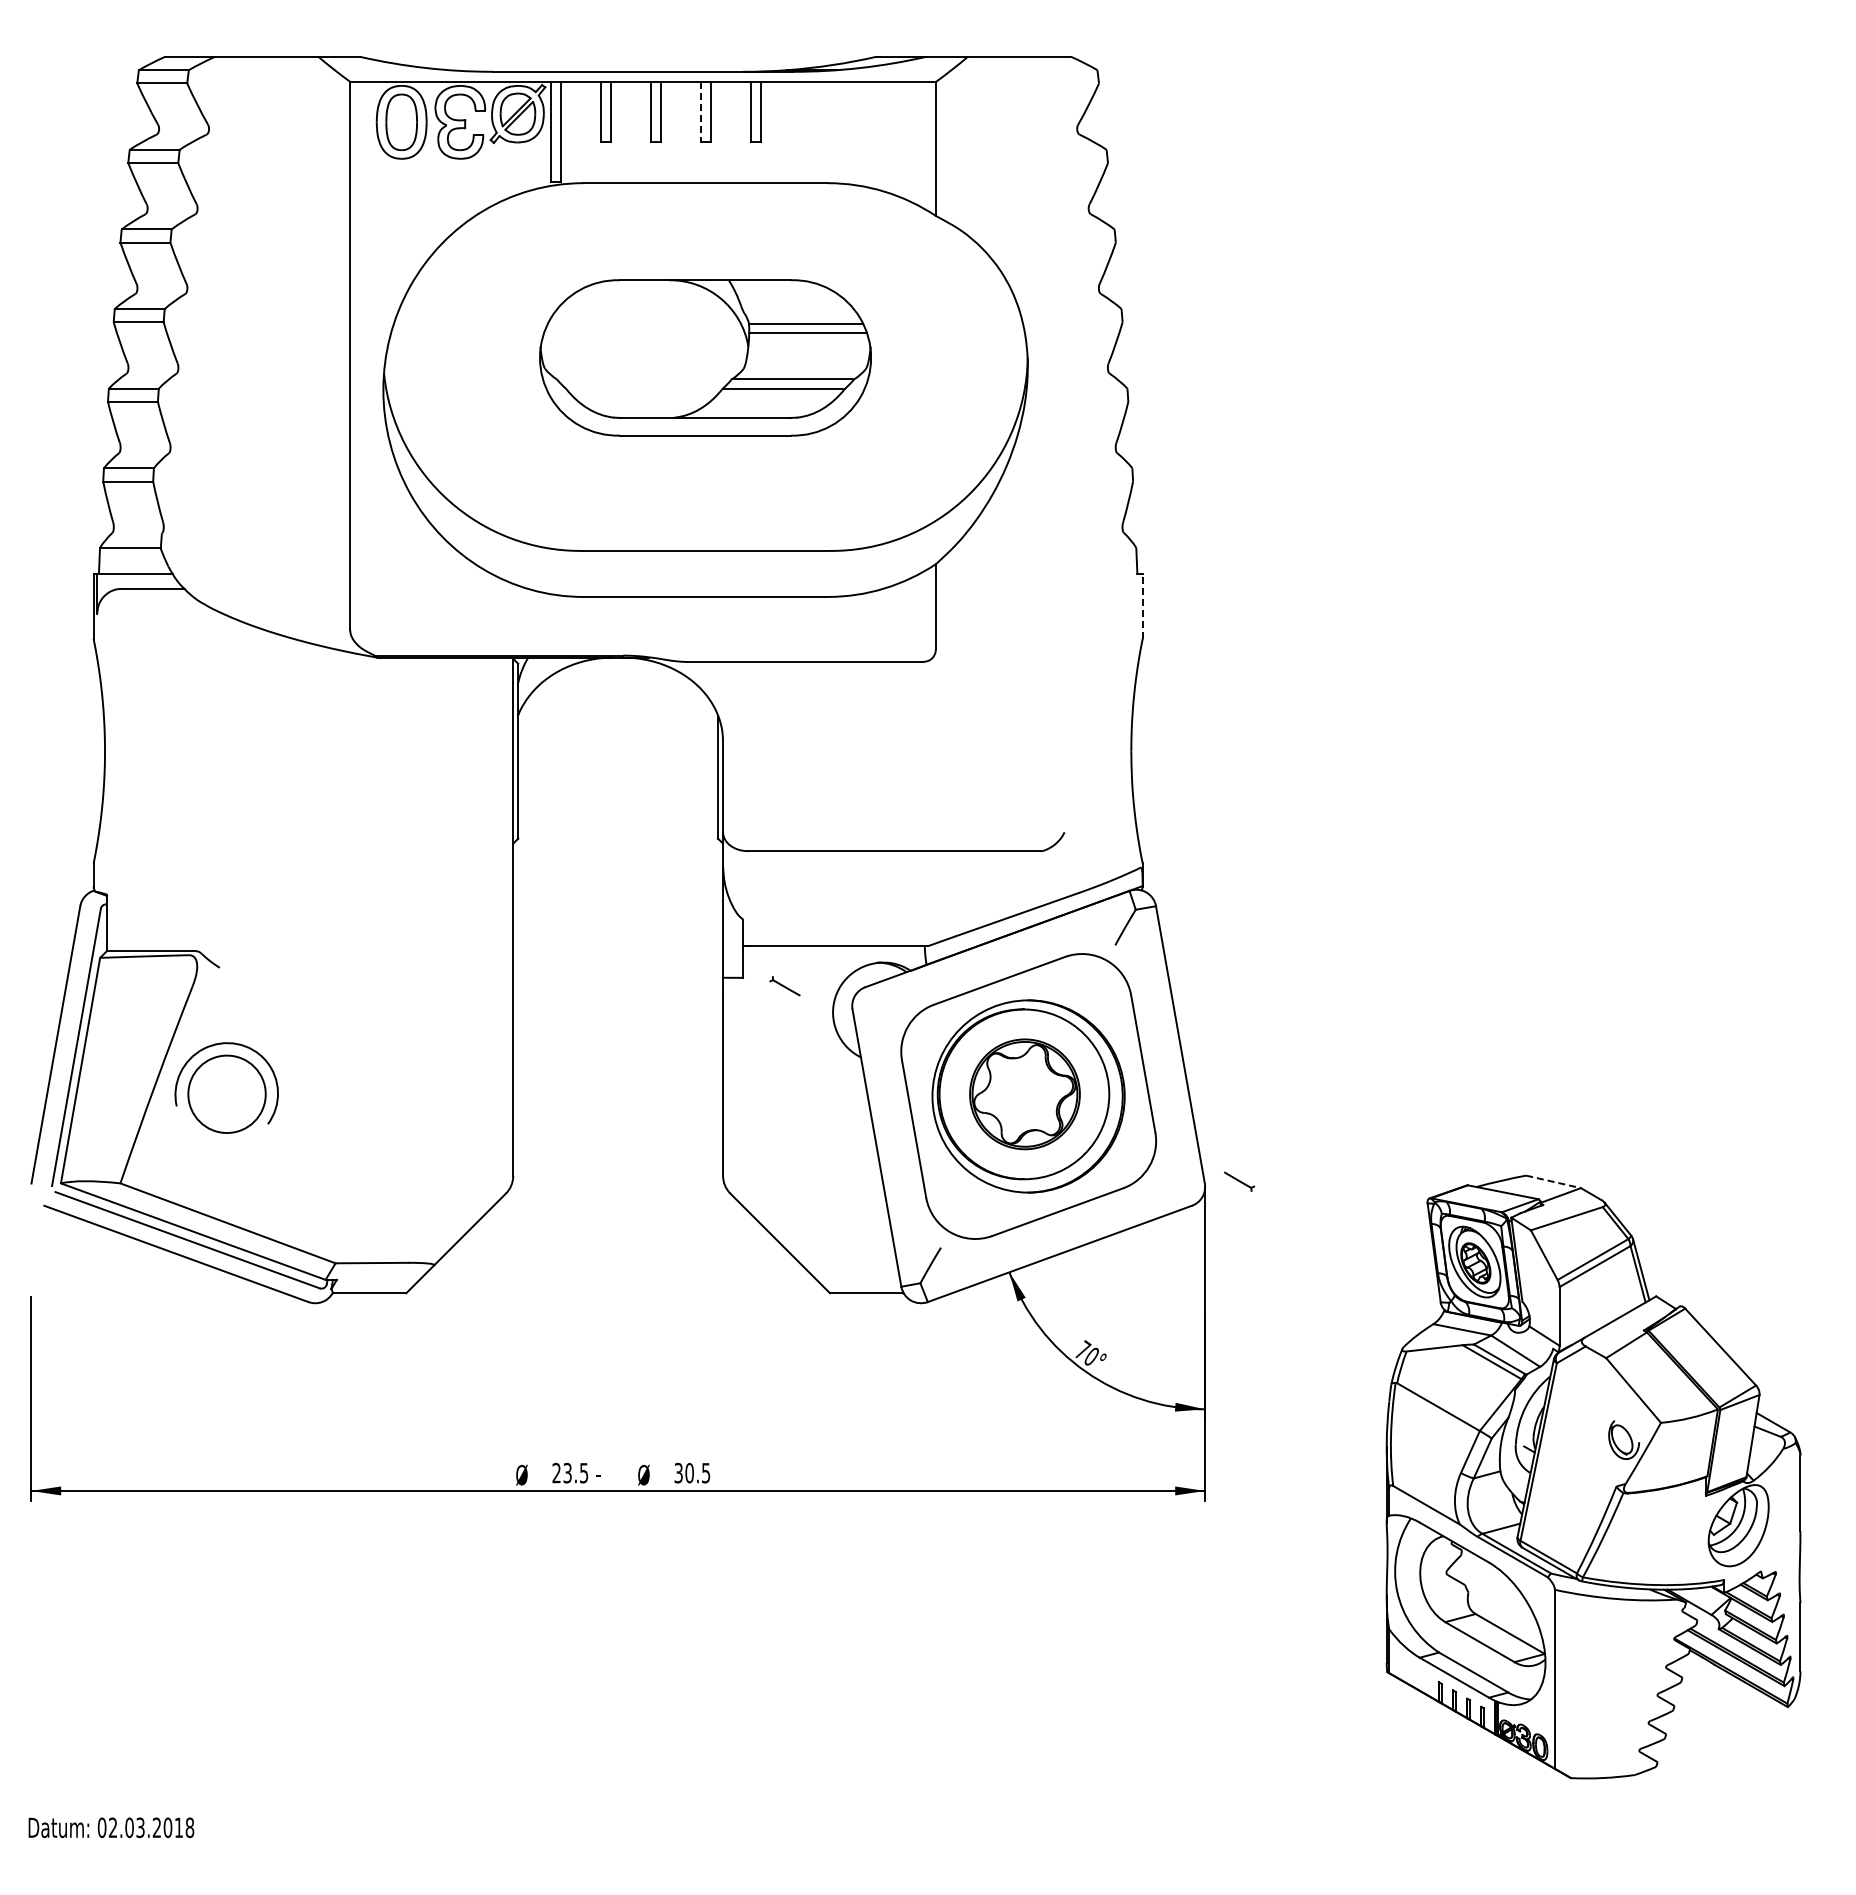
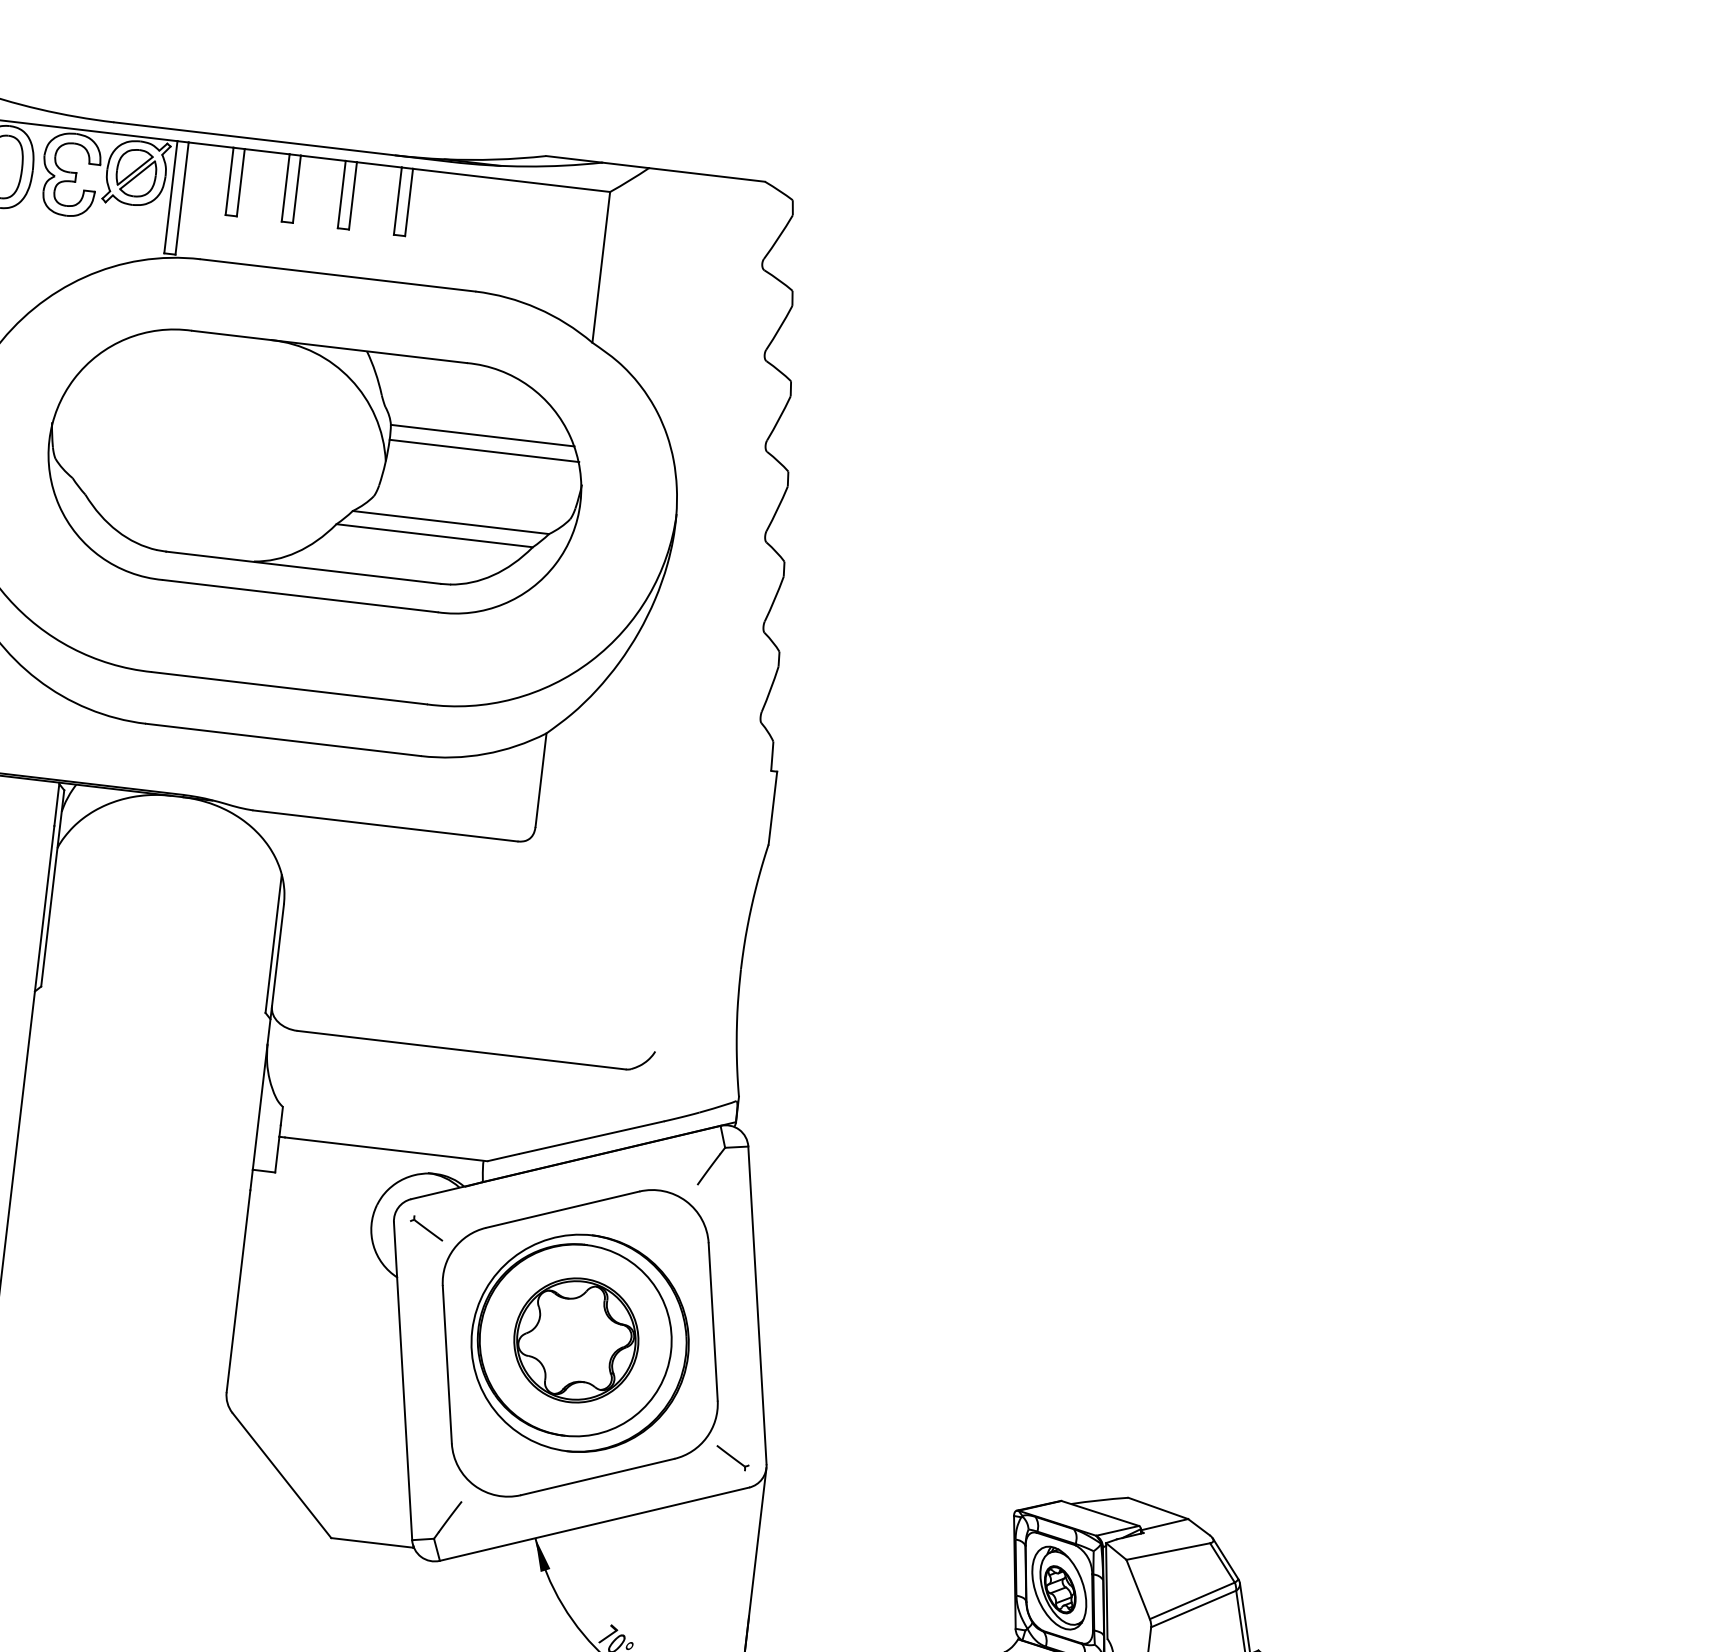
line: (700, 111) -> (341, 194), dashed -> solid
part: (705, 357) -> (314, 471), size x1.43
line: (1142, 606) -> (772, 808), dashed -> solid
part: (784, 986) -> (426, 1228), moved
part: (1239, 1181) -> (732, 1458), moved
line: (1554, 1181) -> (1159, 1508), dashed -> solid

